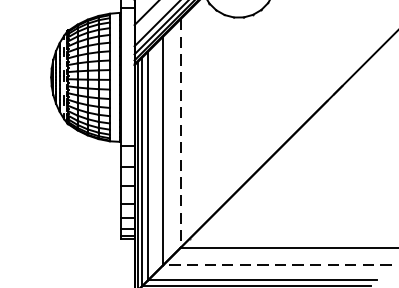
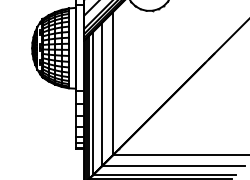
line: (181, 133) -> (113, 83), dashed -> solid
line: (276, 264) -> (173, 165), dashed -> solid

